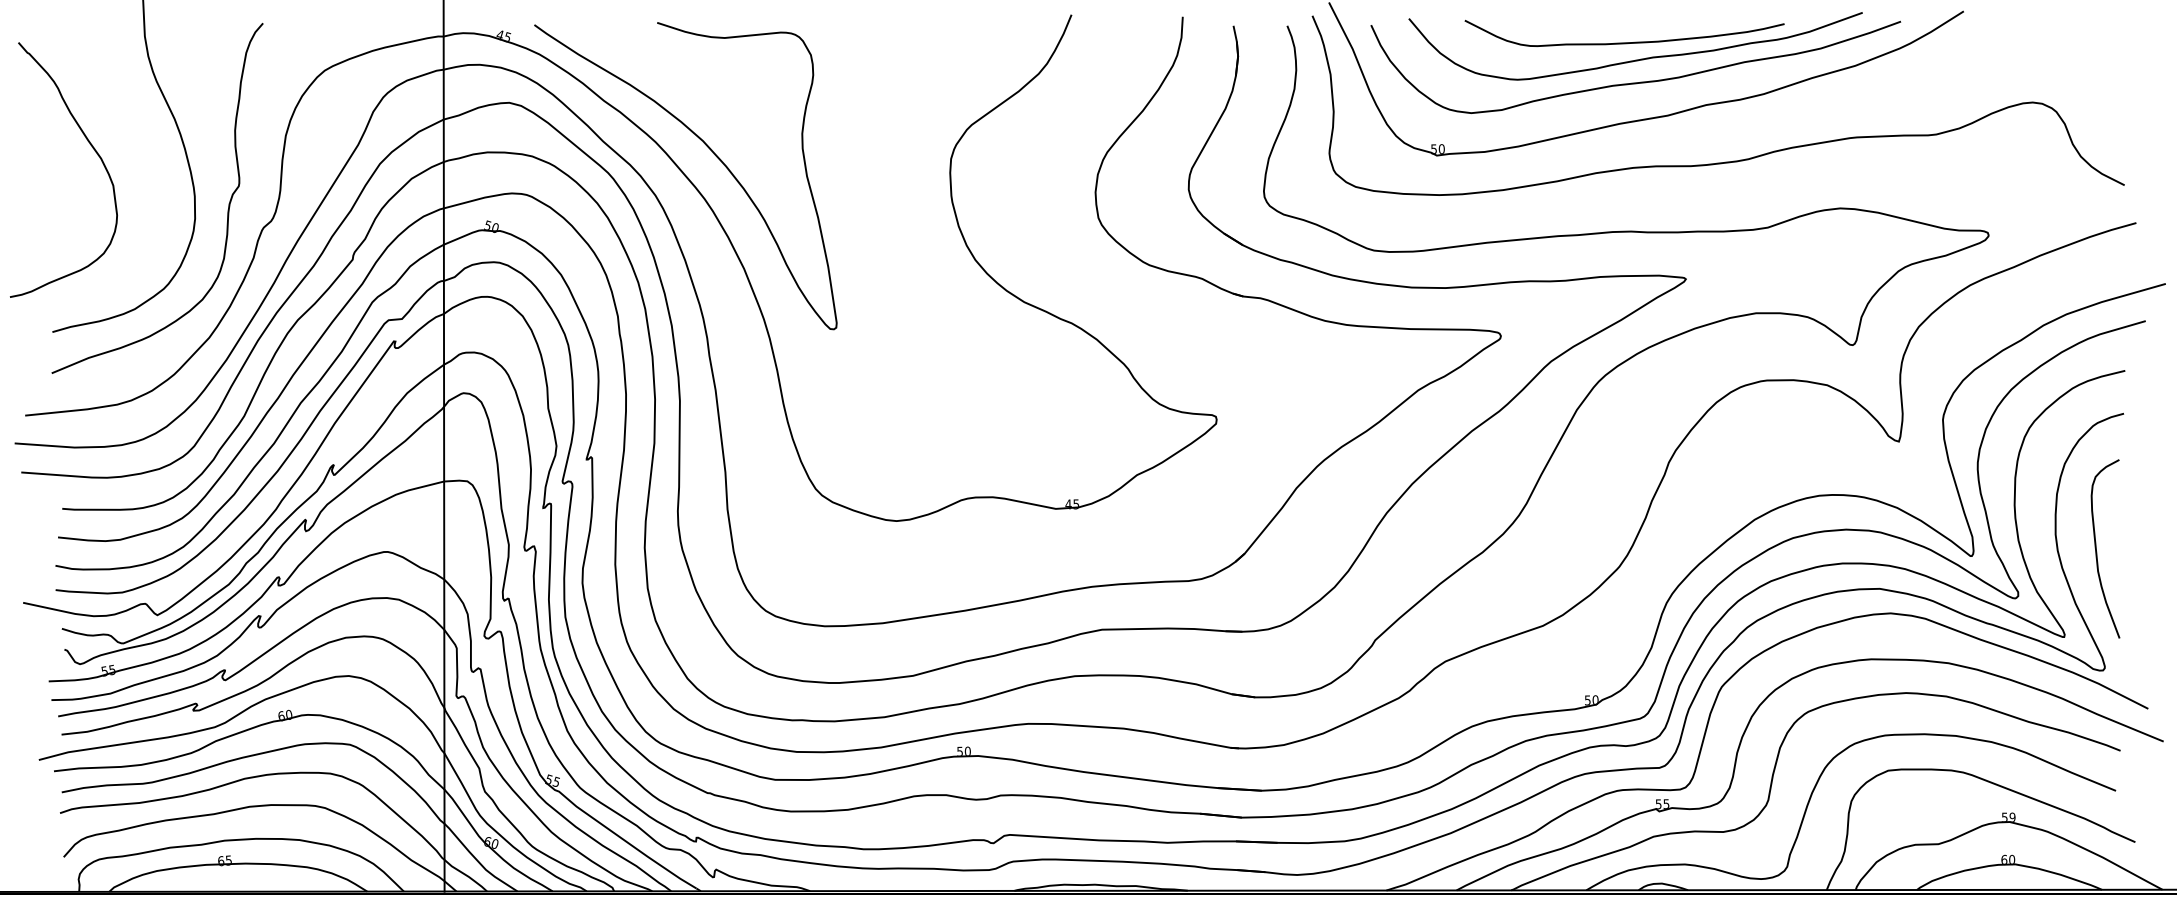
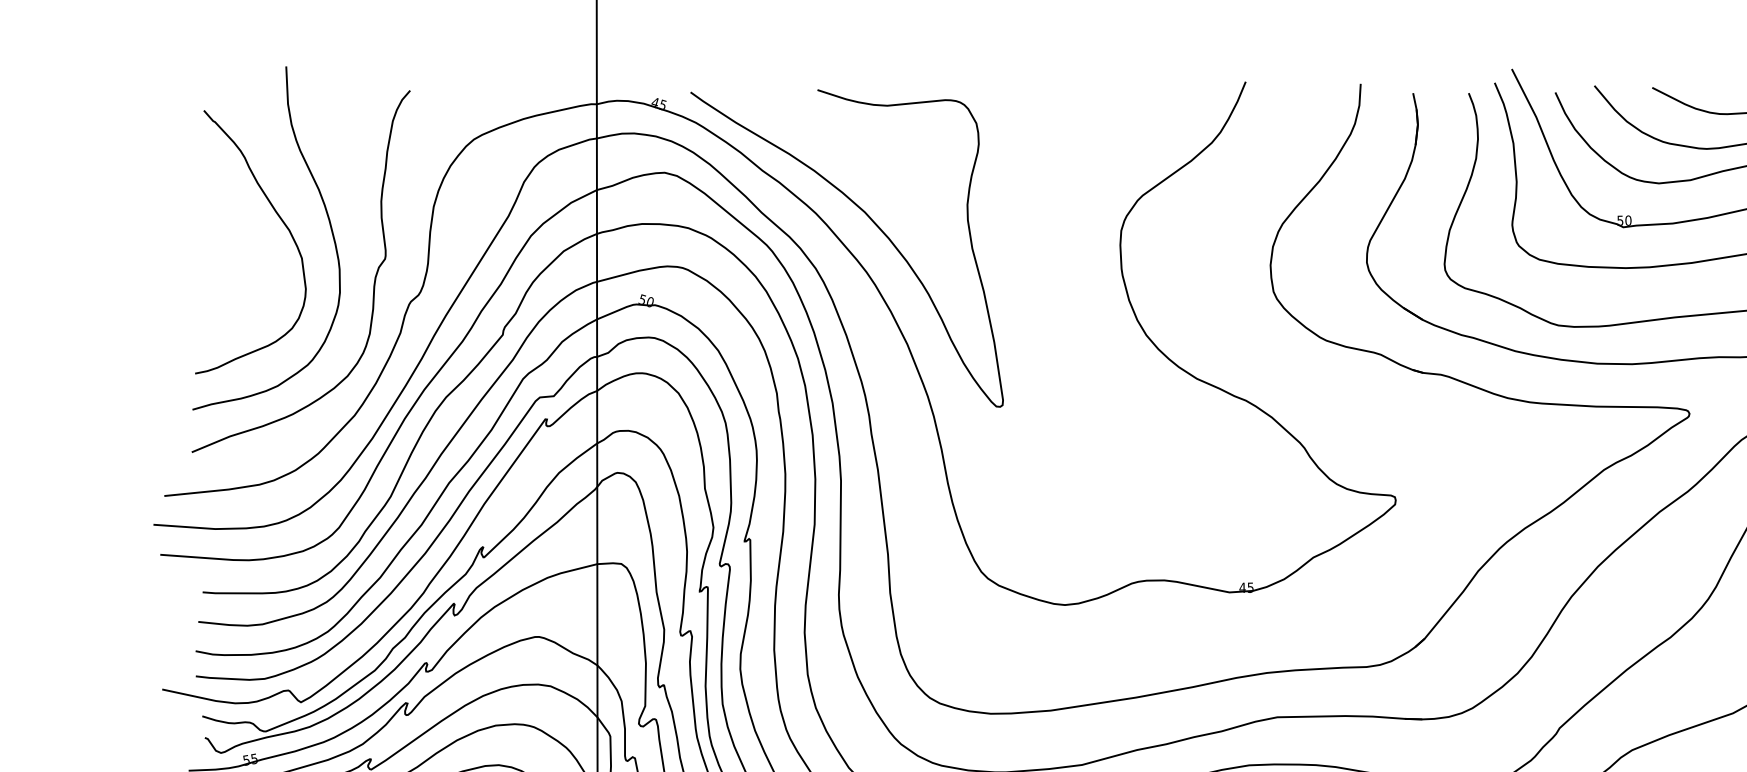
curve: (92, 148) -> (280, 219), moved

